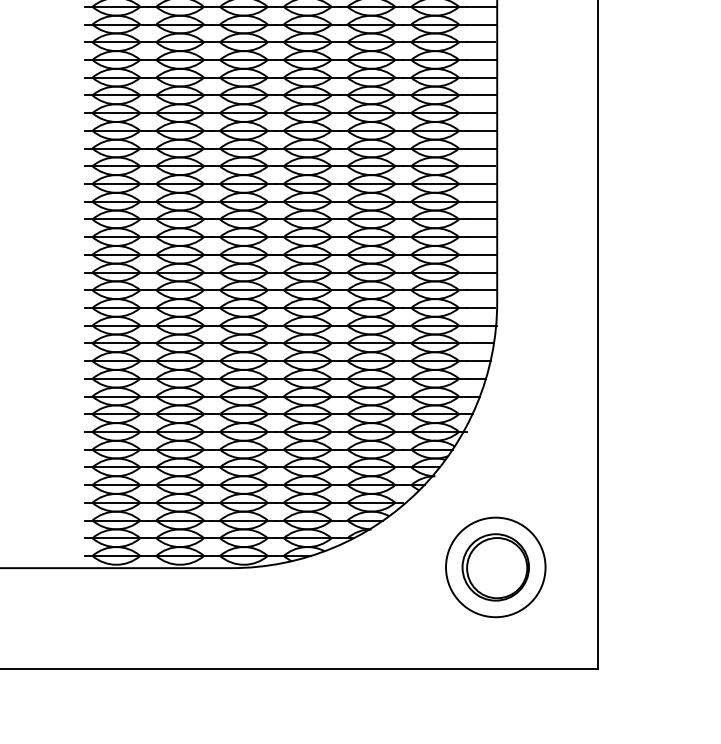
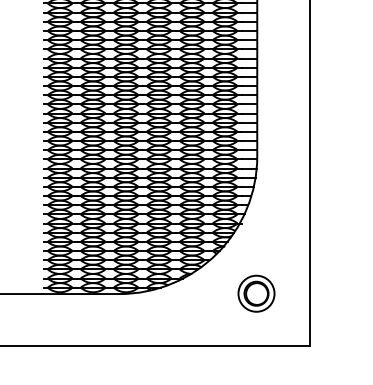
part: (495, 567) -> (256, 293), size x0.7

